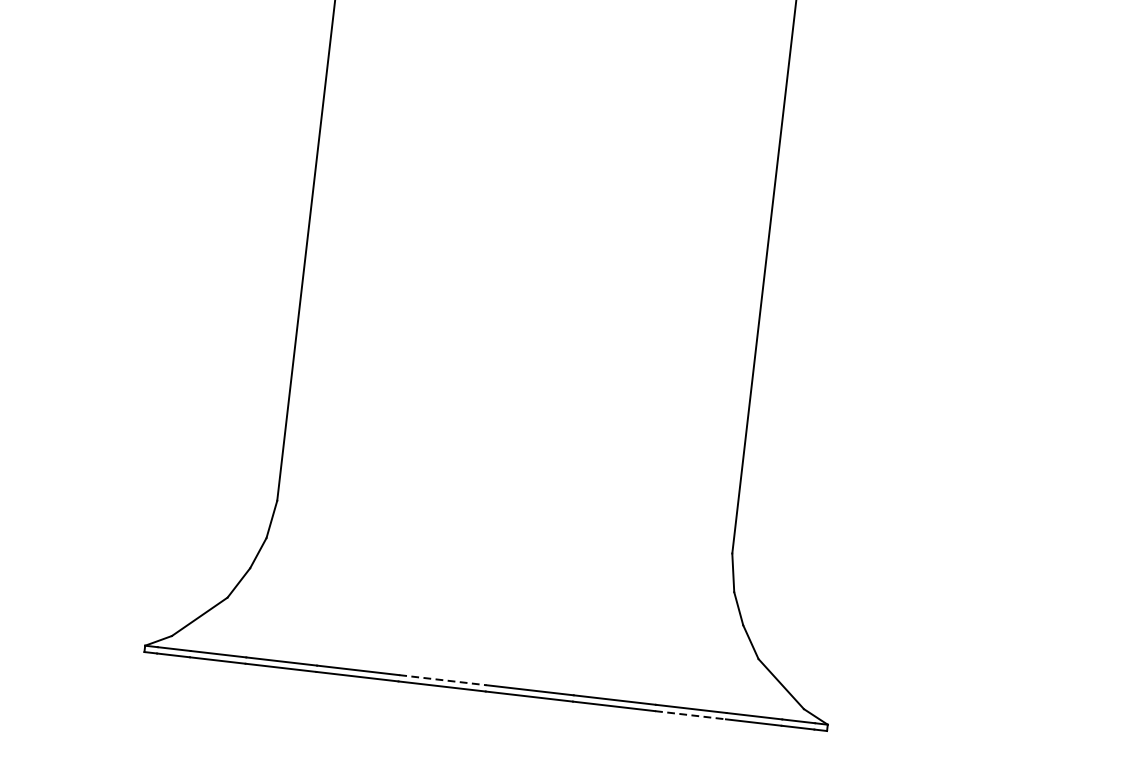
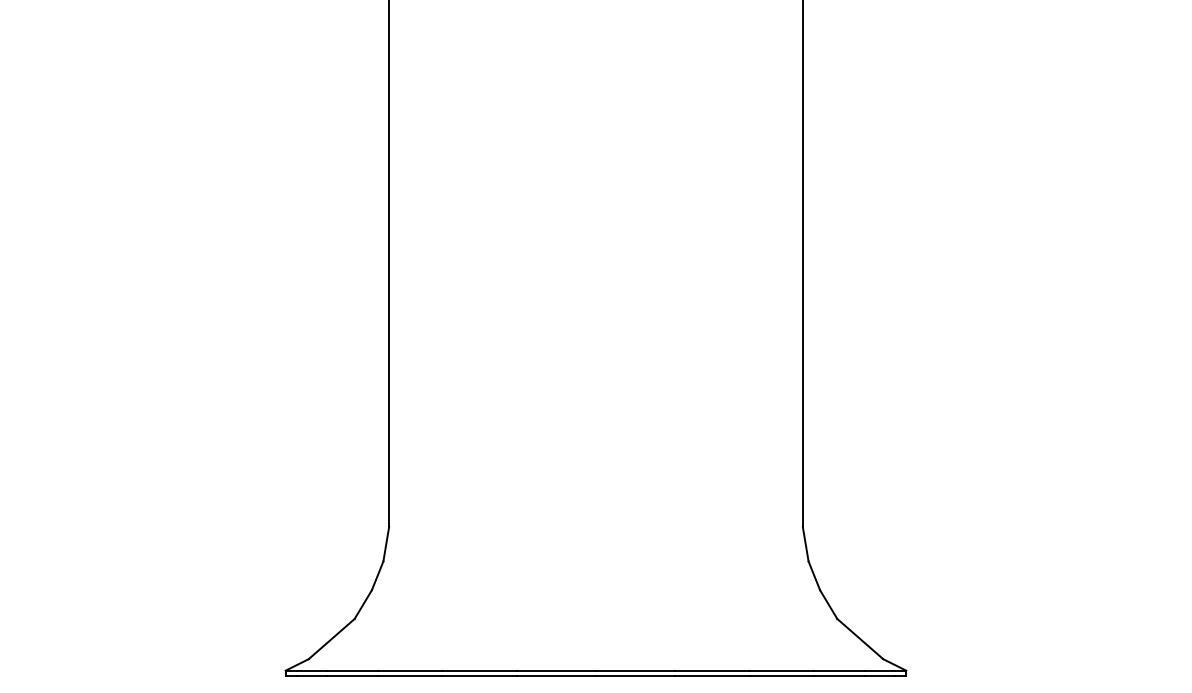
line: (443, 679) -> (556, 670), dashed -> solid
line: (690, 715) -> (782, 676), dashed -> solid

